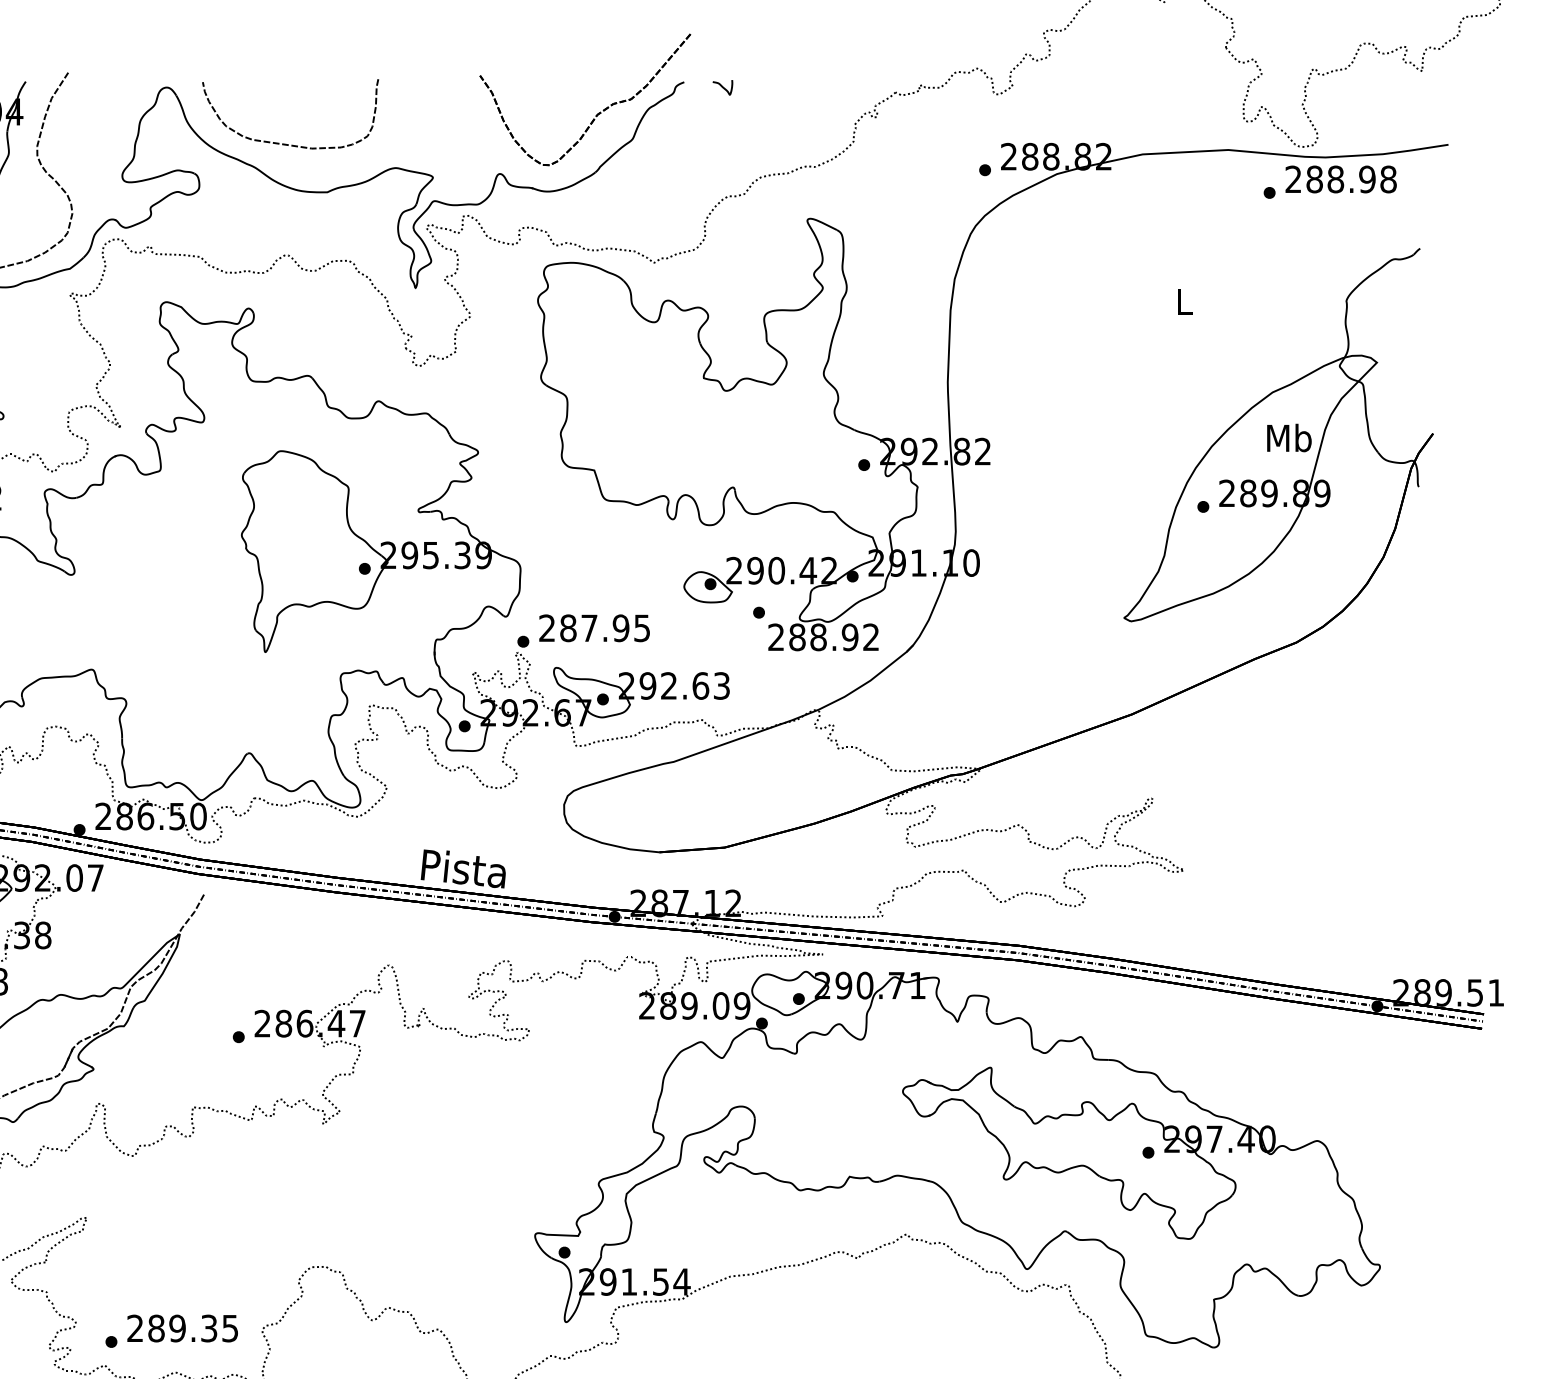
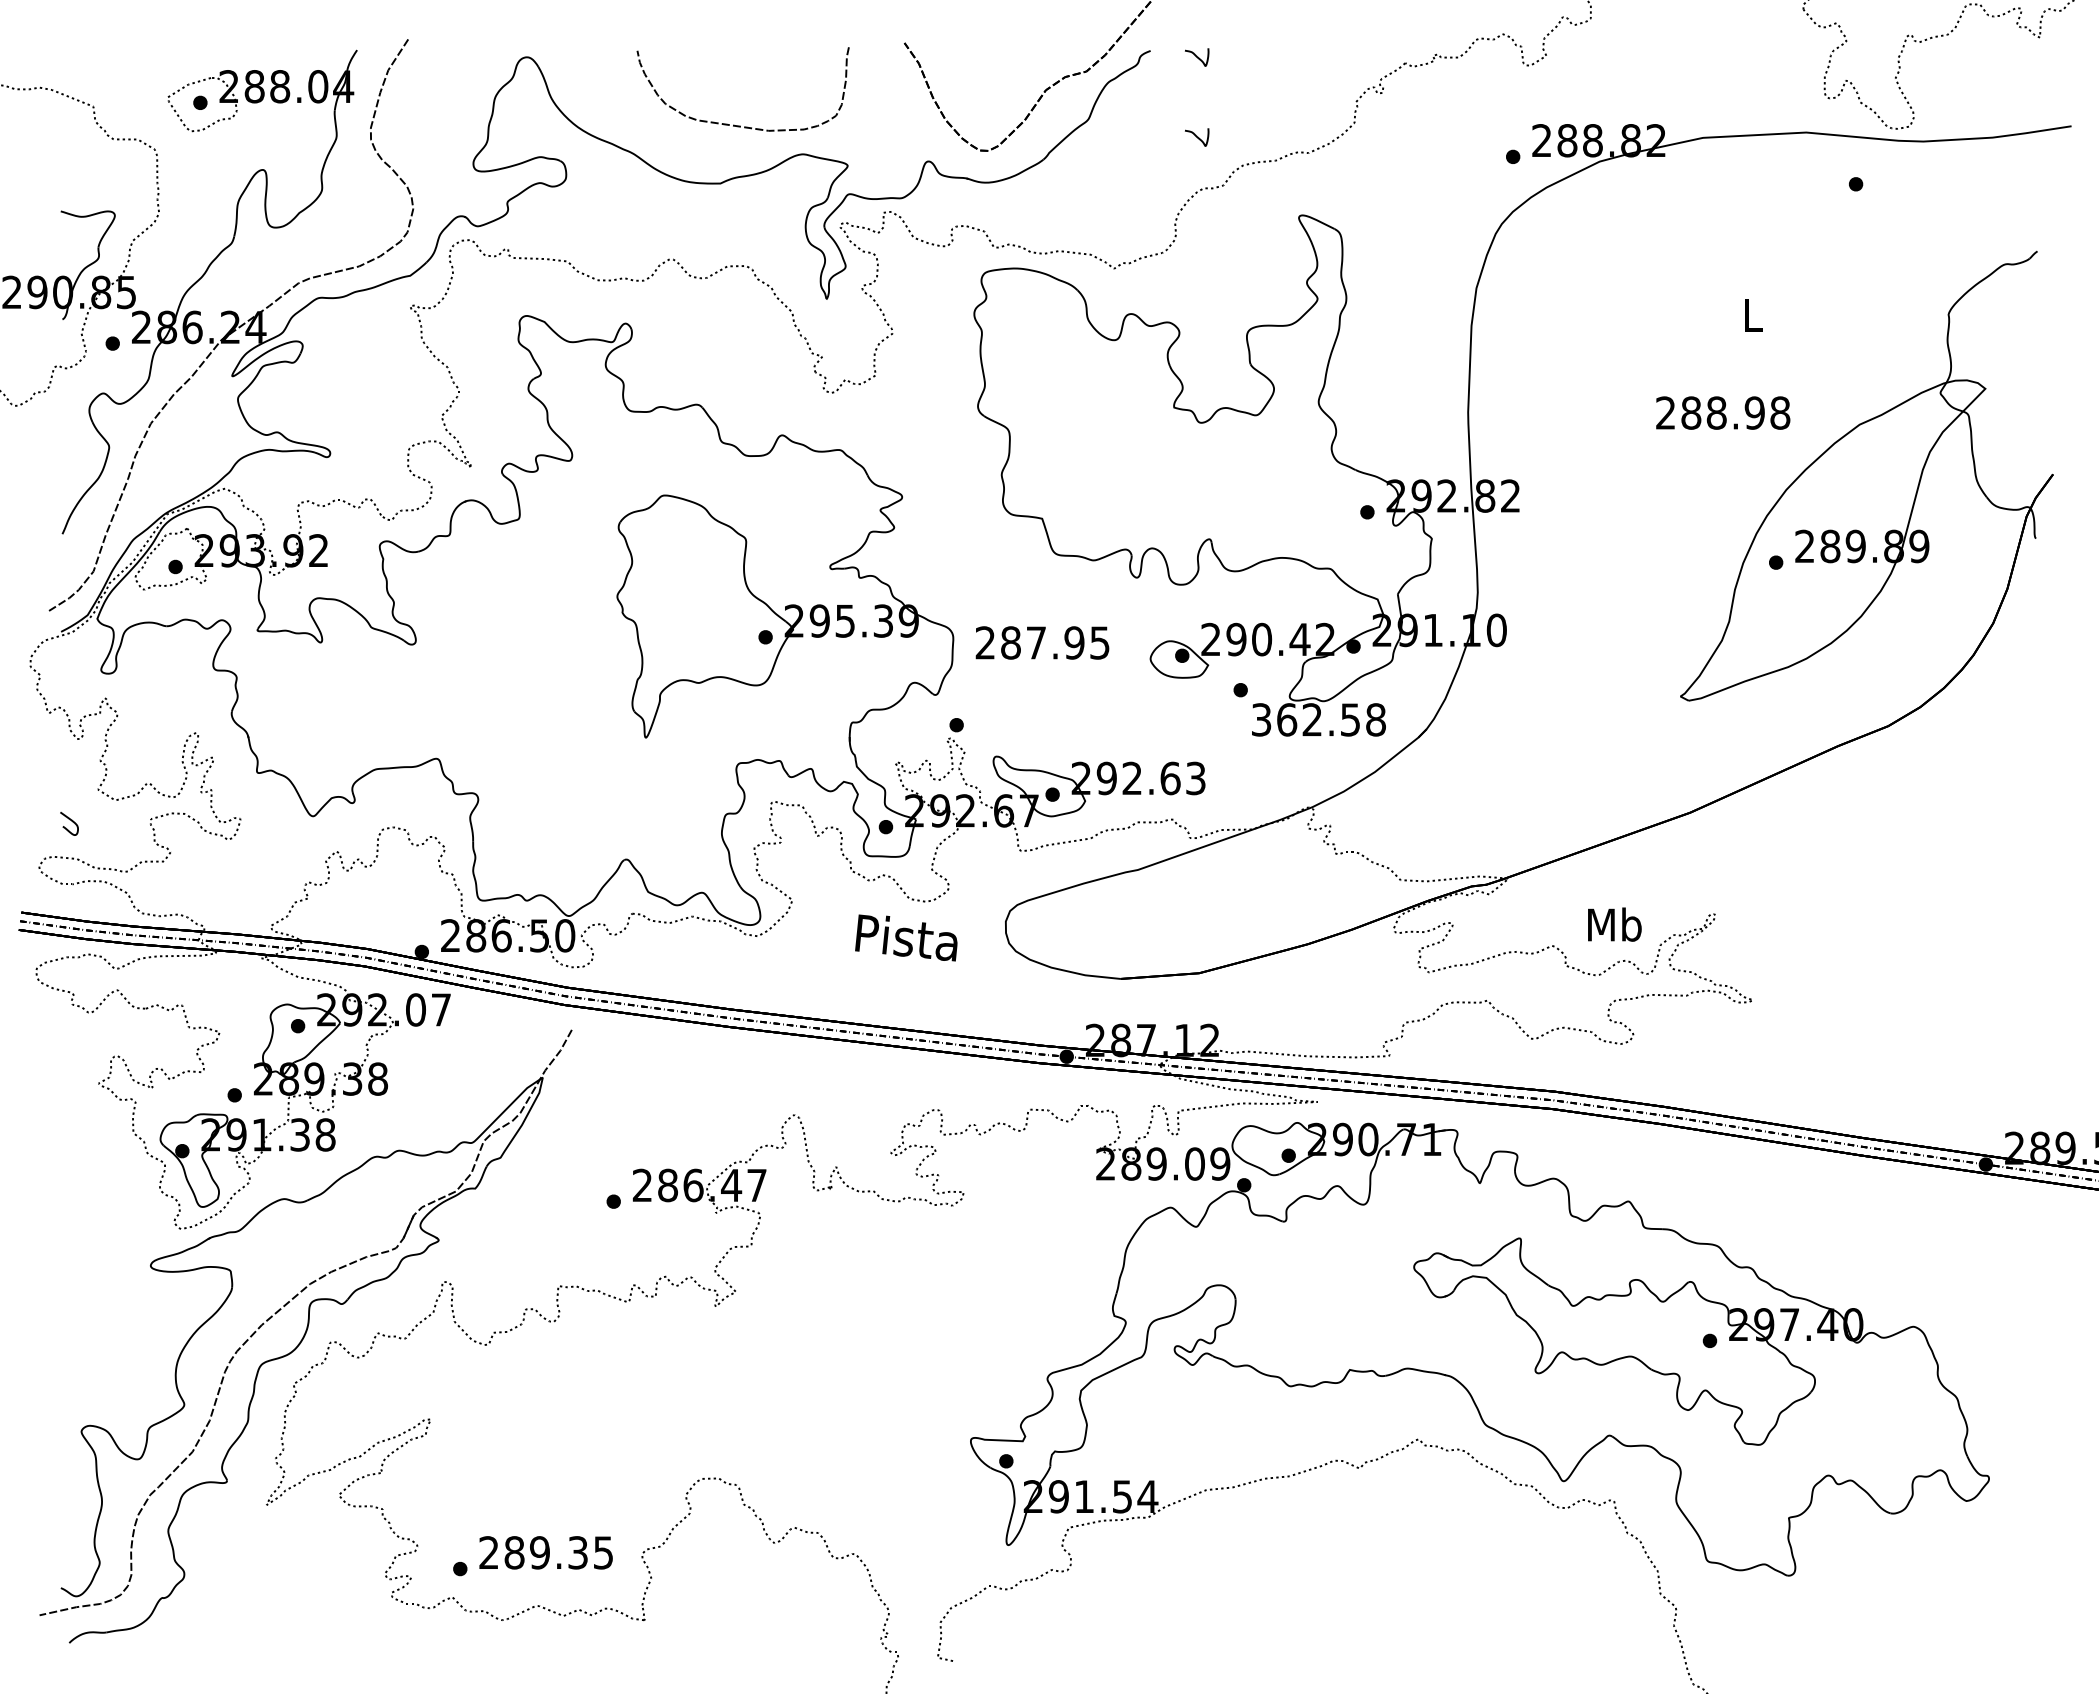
curve: (283, 143) -> (734, 124), moved
curve: (723, 154) -> (1197, 137), added
text: (1341, 178) -> (1723, 412), moved
text: (1289, 437) -> (1614, 924), moved
text: (594, 627) -> (1042, 642), moved
text: (823, 637) -> (1318, 719), 288.92 -> 362.58
text: (463, 868) -> (906, 937), moved

